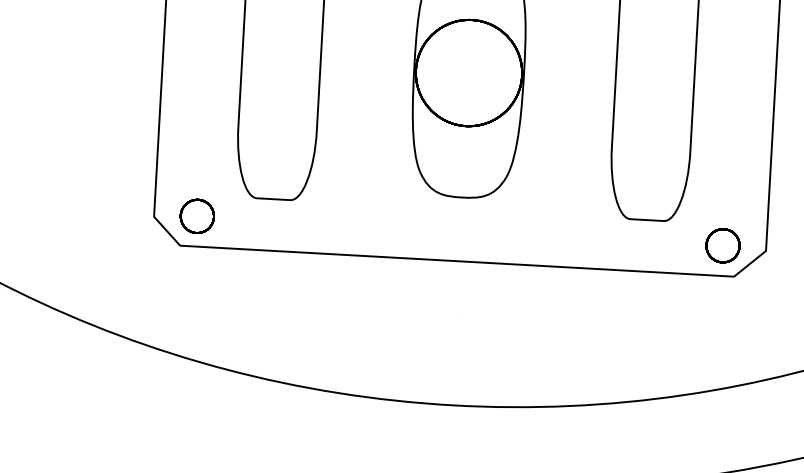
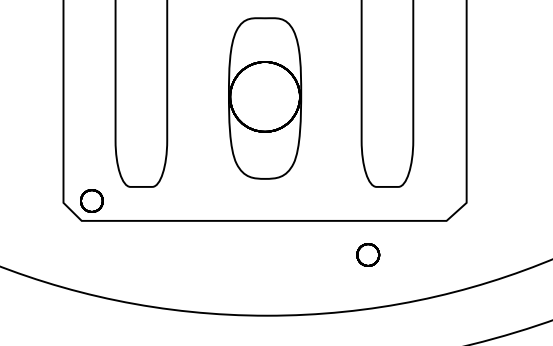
part: (723, 245) -> (368, 254), moved

